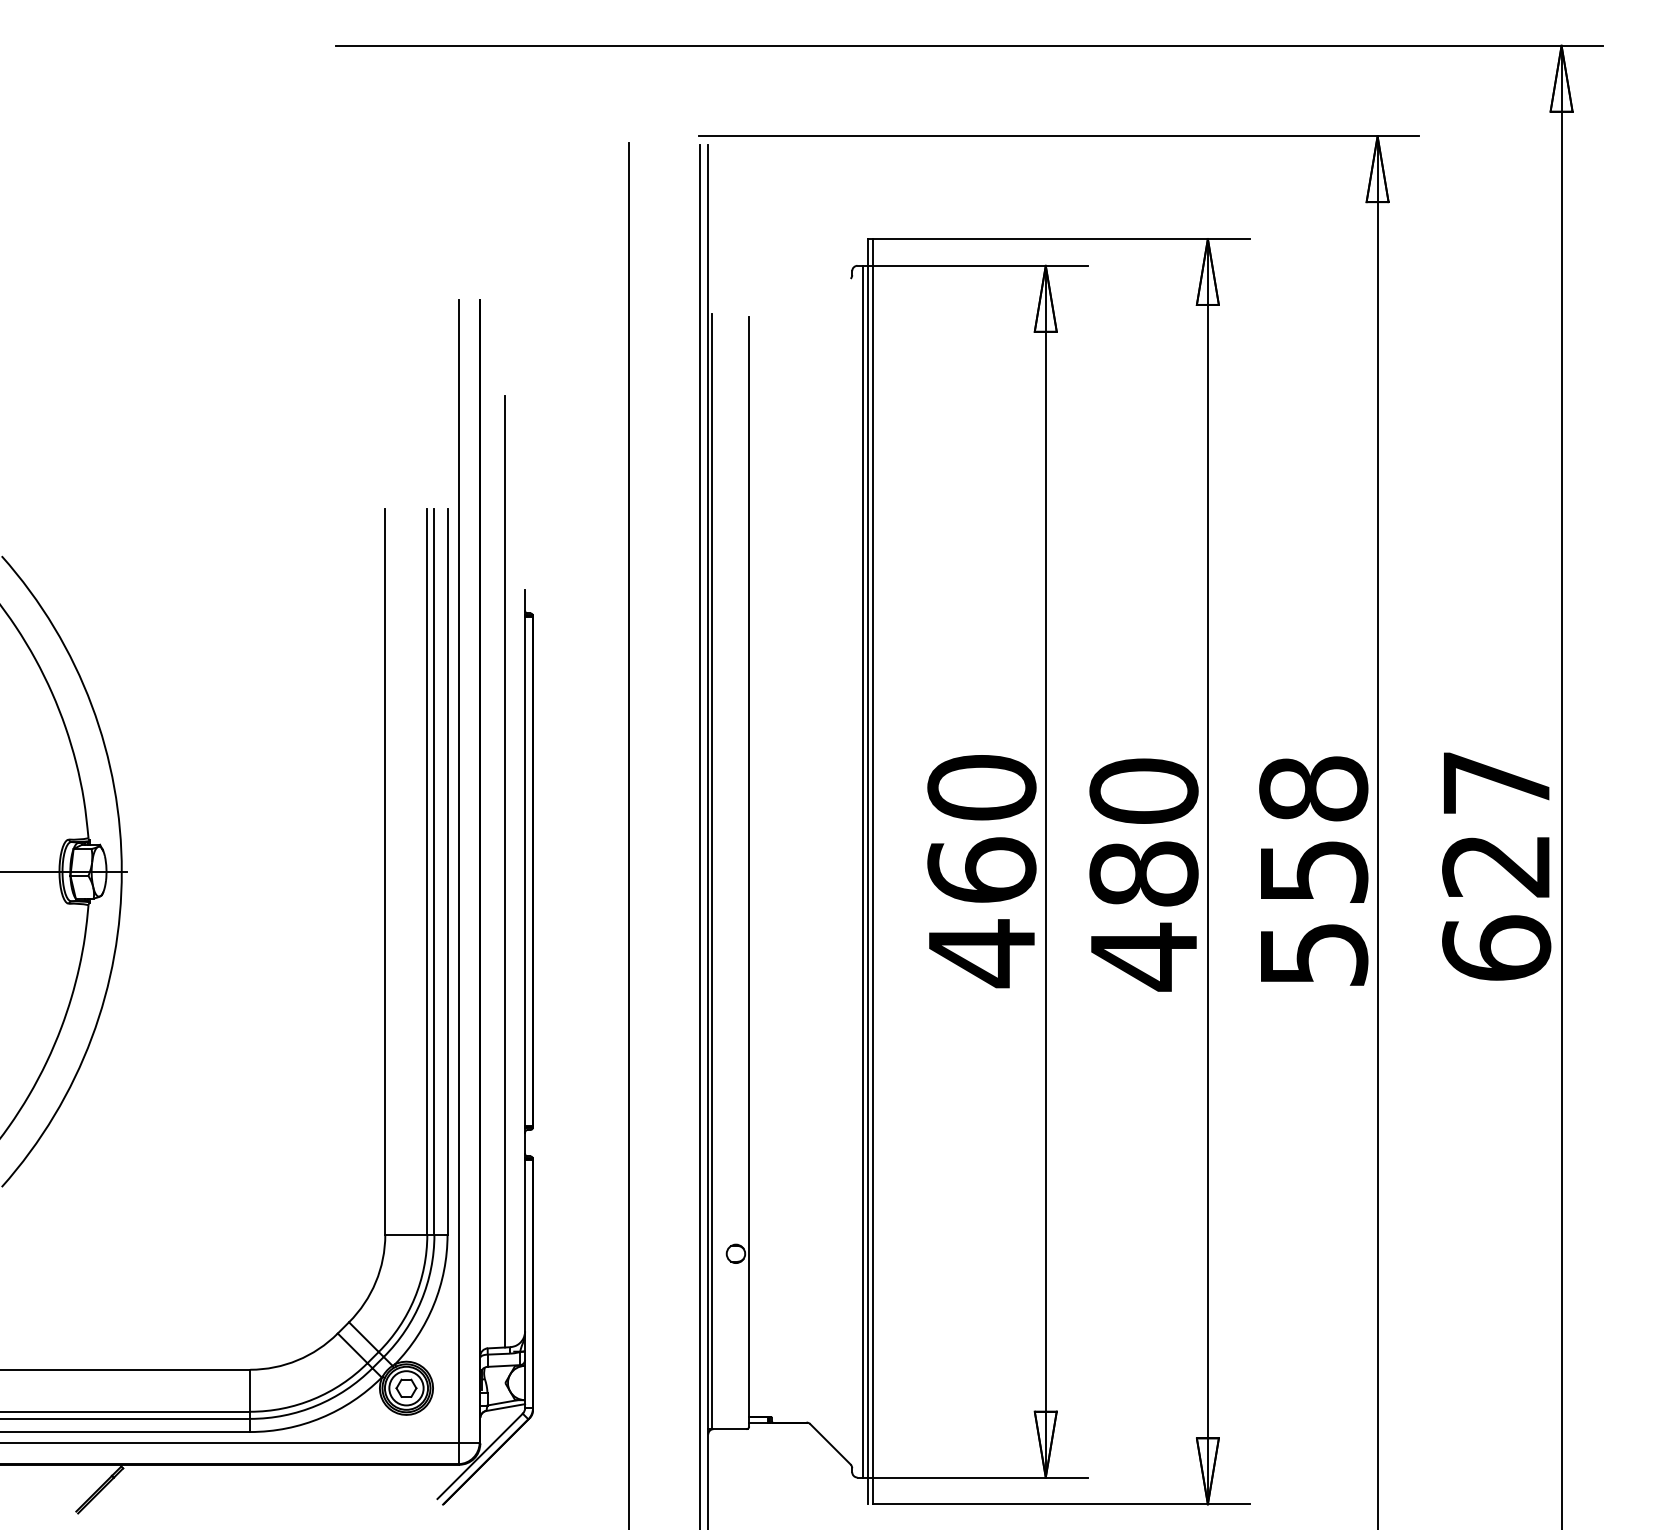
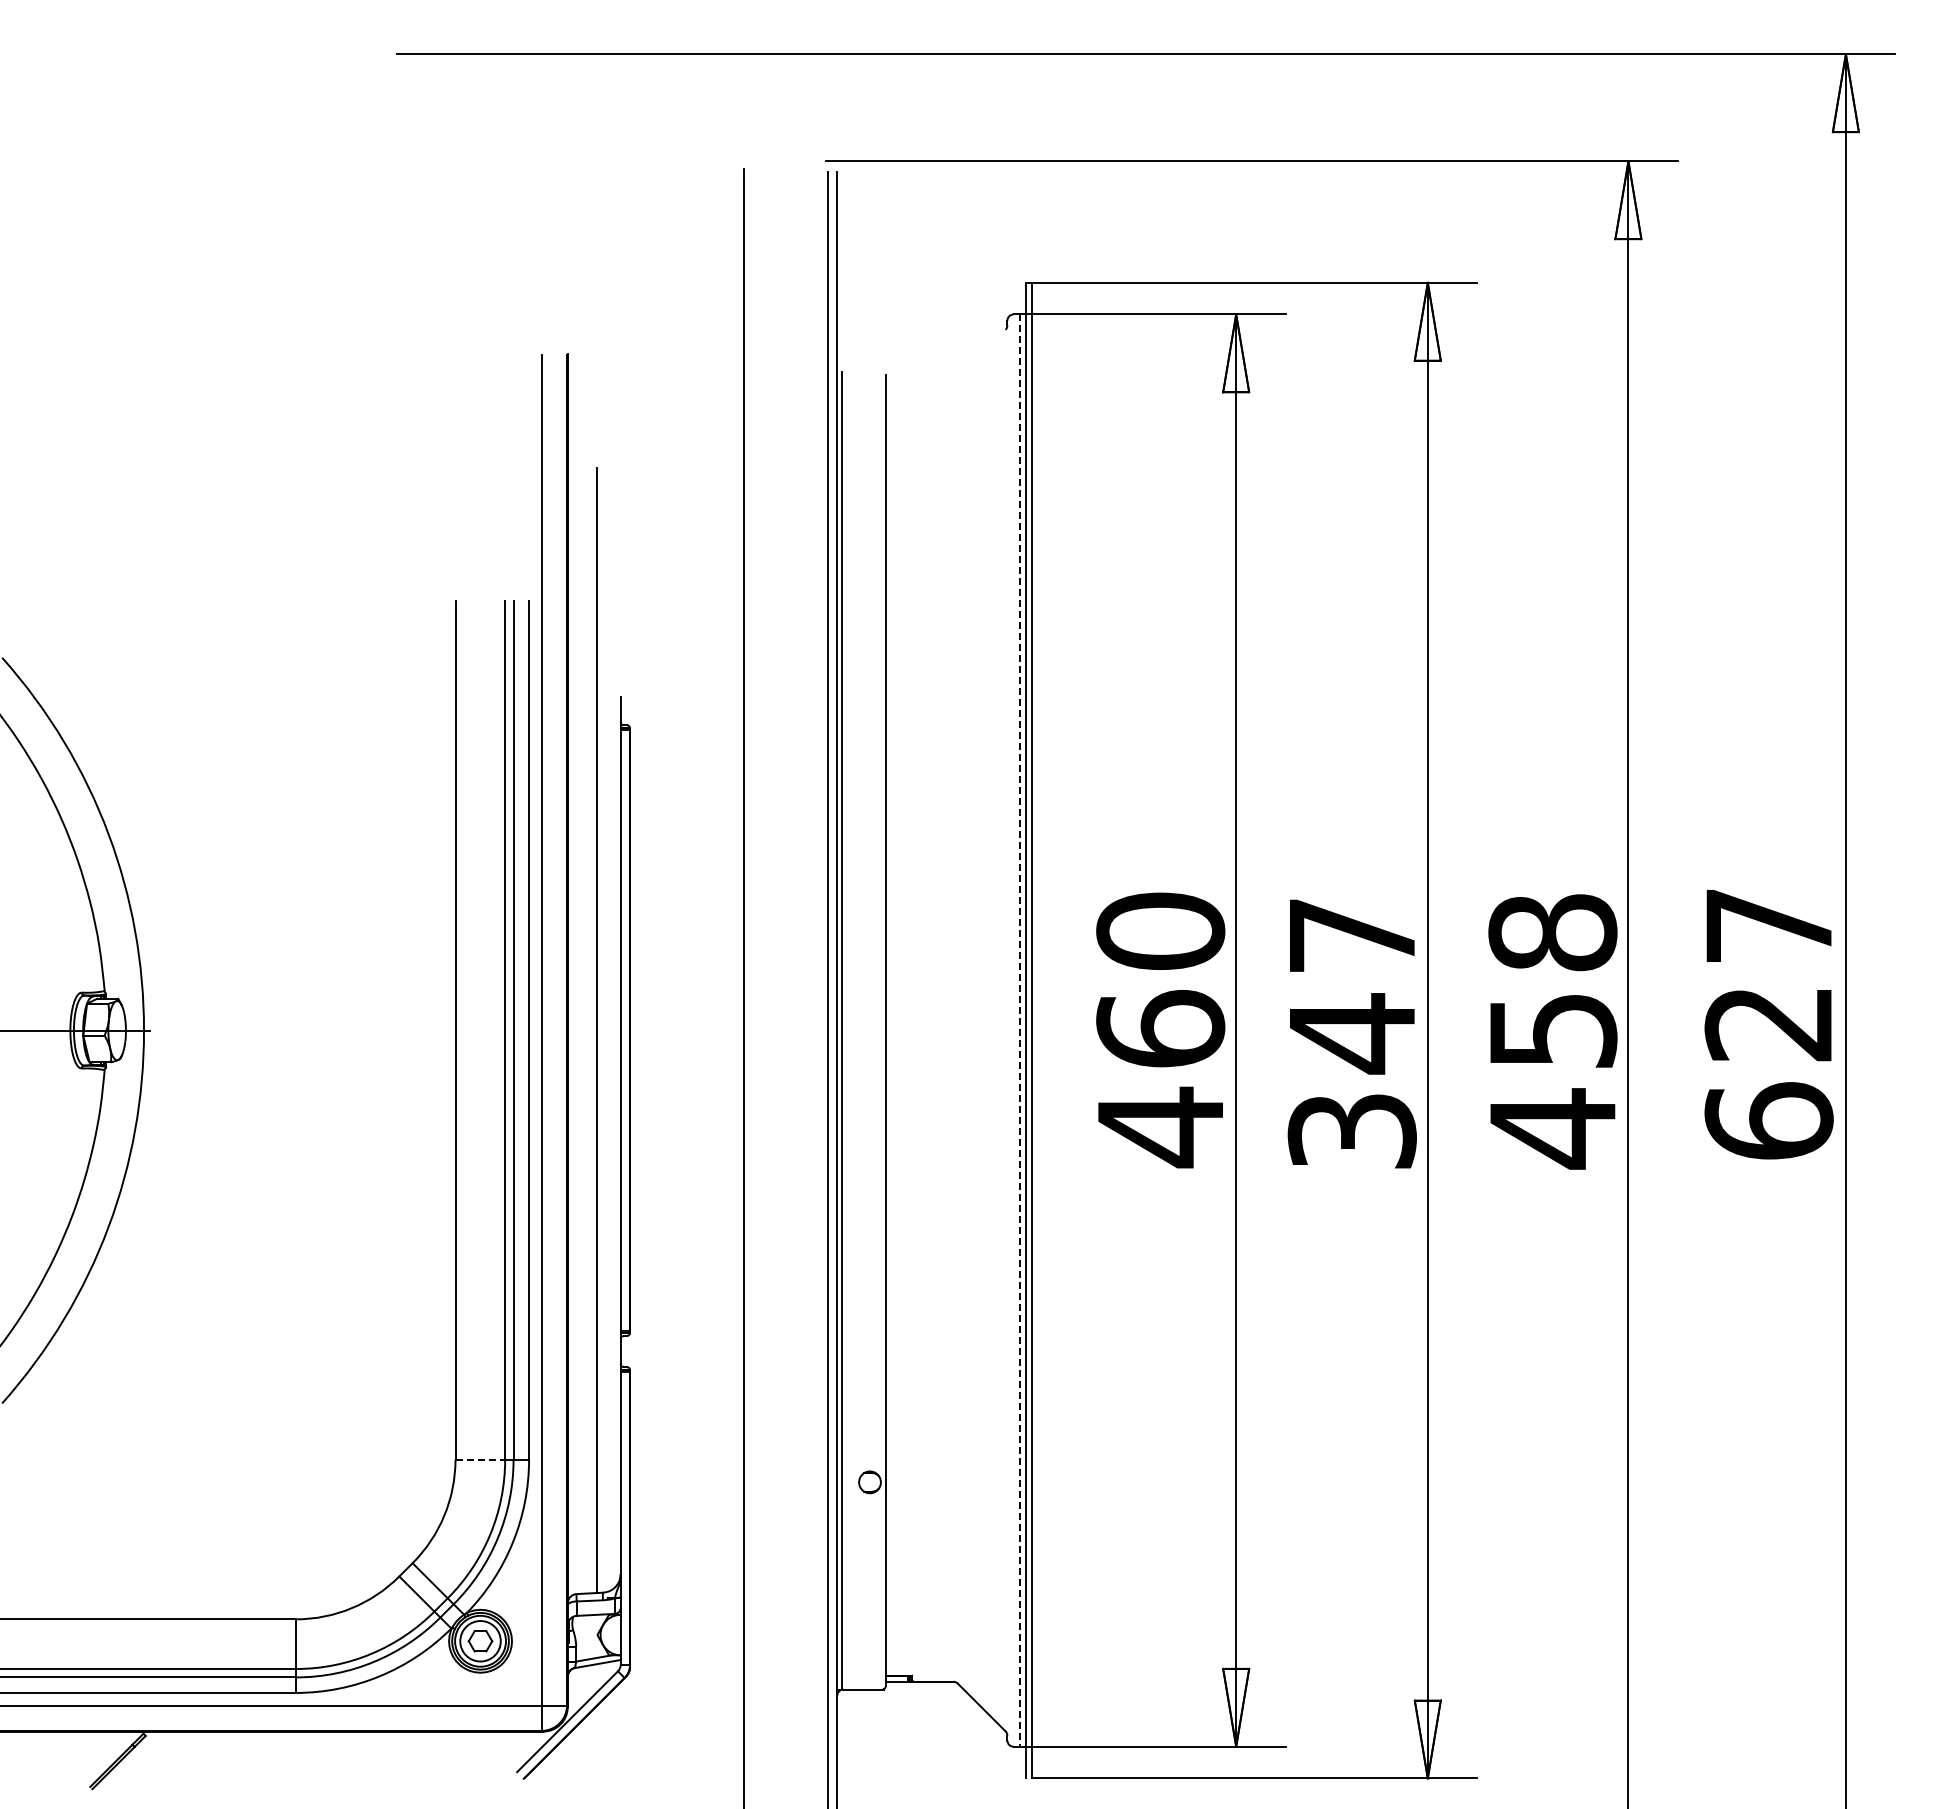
line: (862, 872) -> (1019, 1031), solid -> dashed
text: (1143, 874) -> (1351, 1034), 480 -> 347
text: (1314, 954) -> (1553, 1128), 558 -> 458
line: (406, 1234) -> (480, 1459), solid -> dashed

